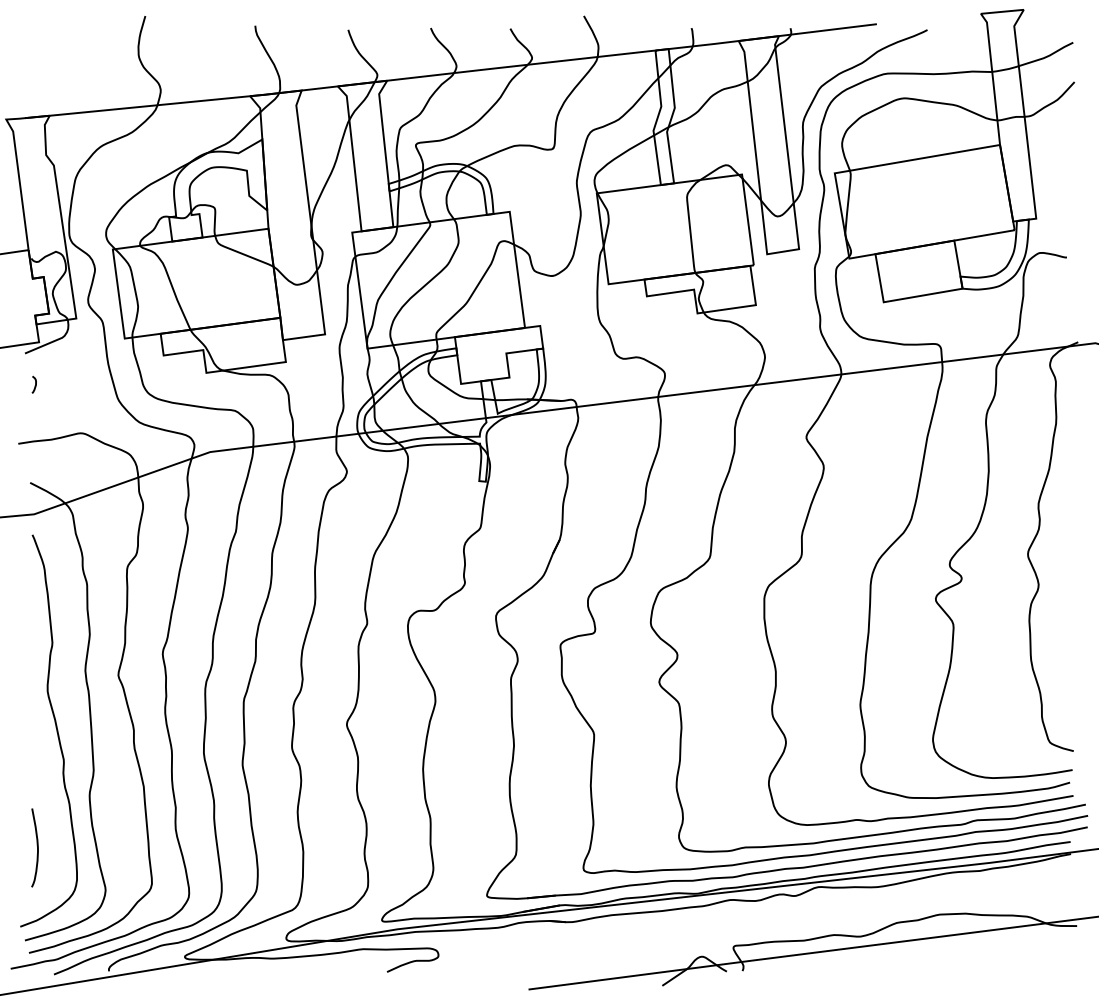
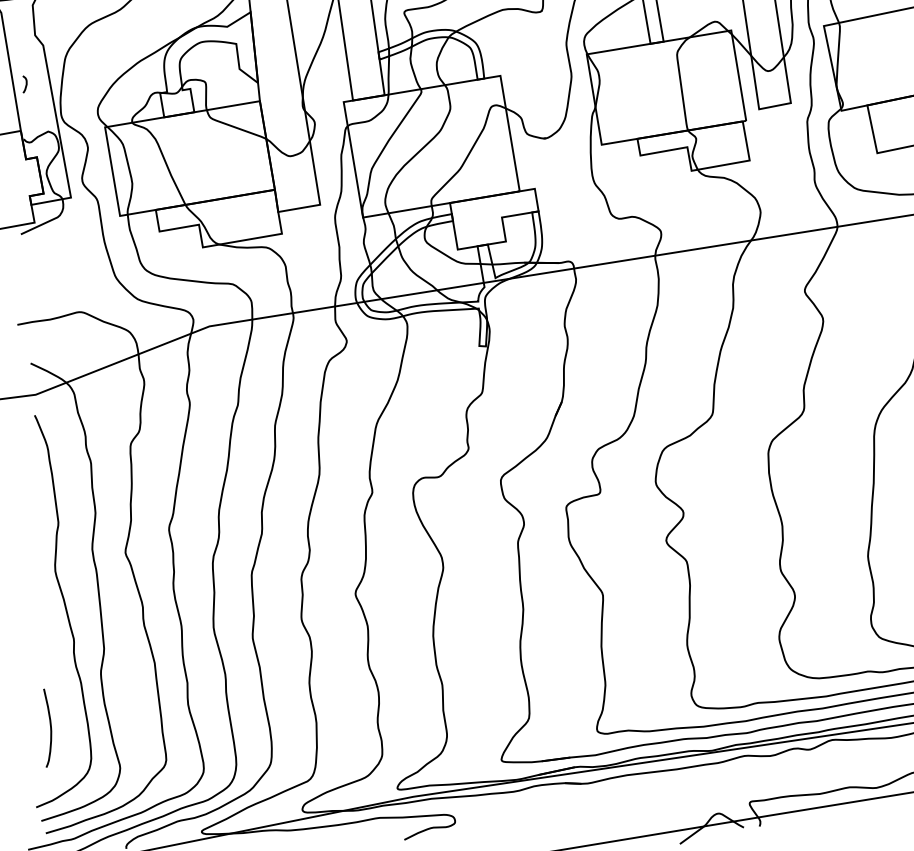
curve: (34, 385) -> (25, 85), moved

